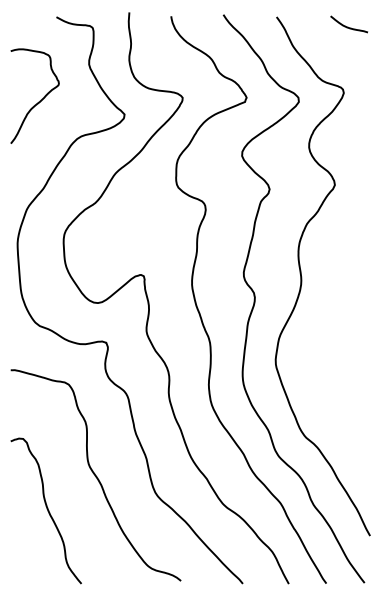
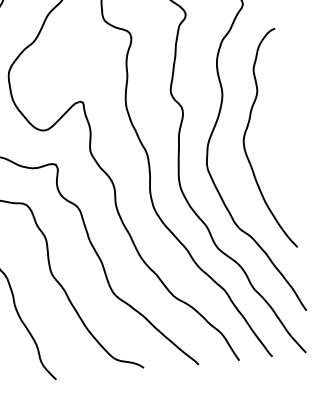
curve: (323, 329) -> (246, 132), added

